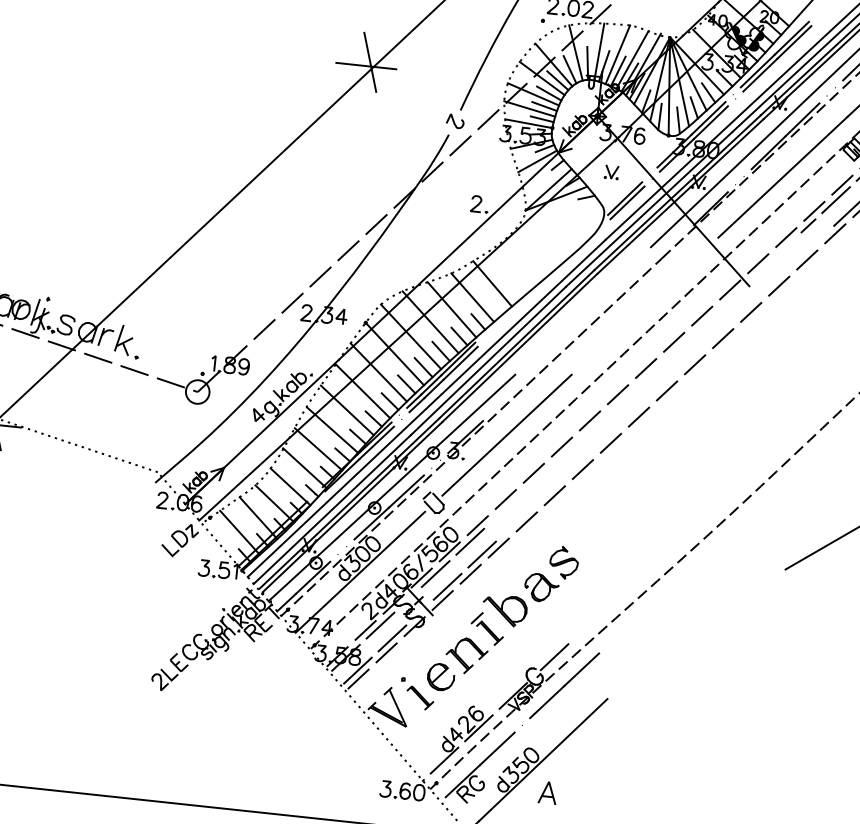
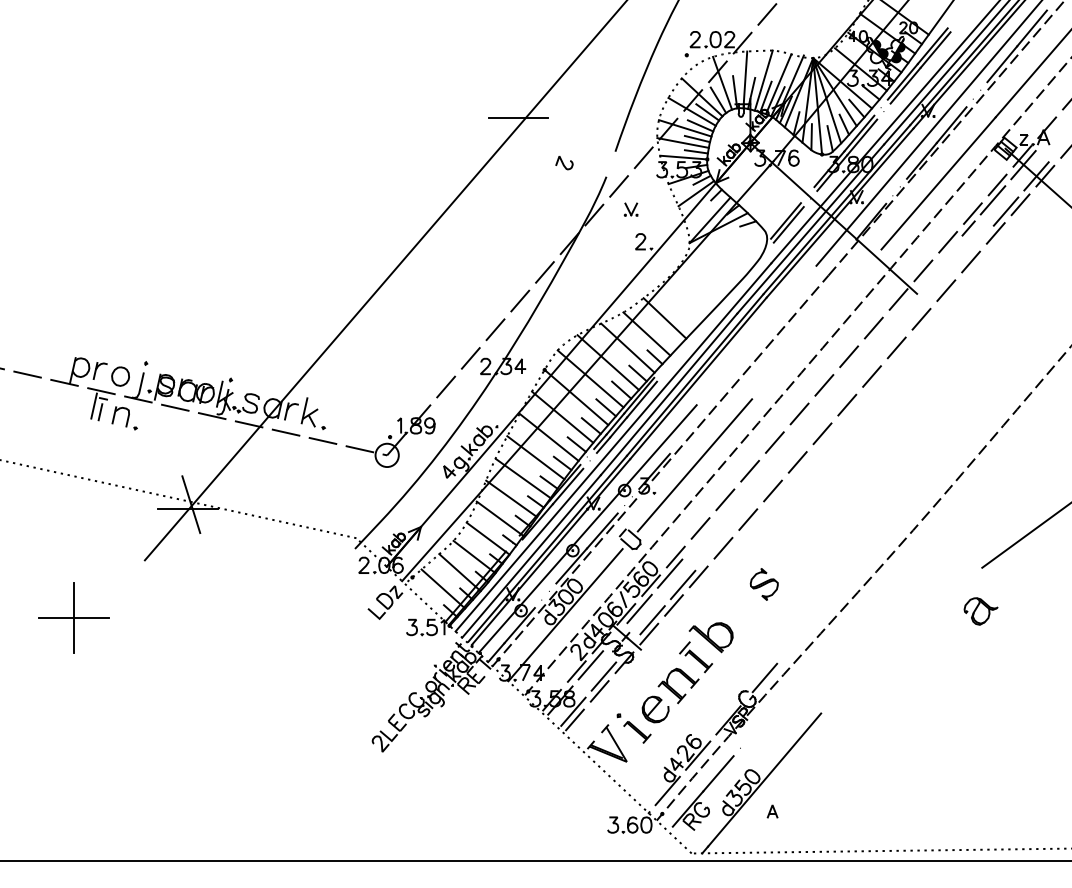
line: (370, 61) -> (521, 113), removed
curve: (454, 120) -> (563, 162), moved
part: (611, 172) -> (630, 209), moved
part: (541, 587) -> (980, 611), moved
line: (564, 685) -> (777, 704), removed
part: (547, 792) -> (772, 811), size x0.6

